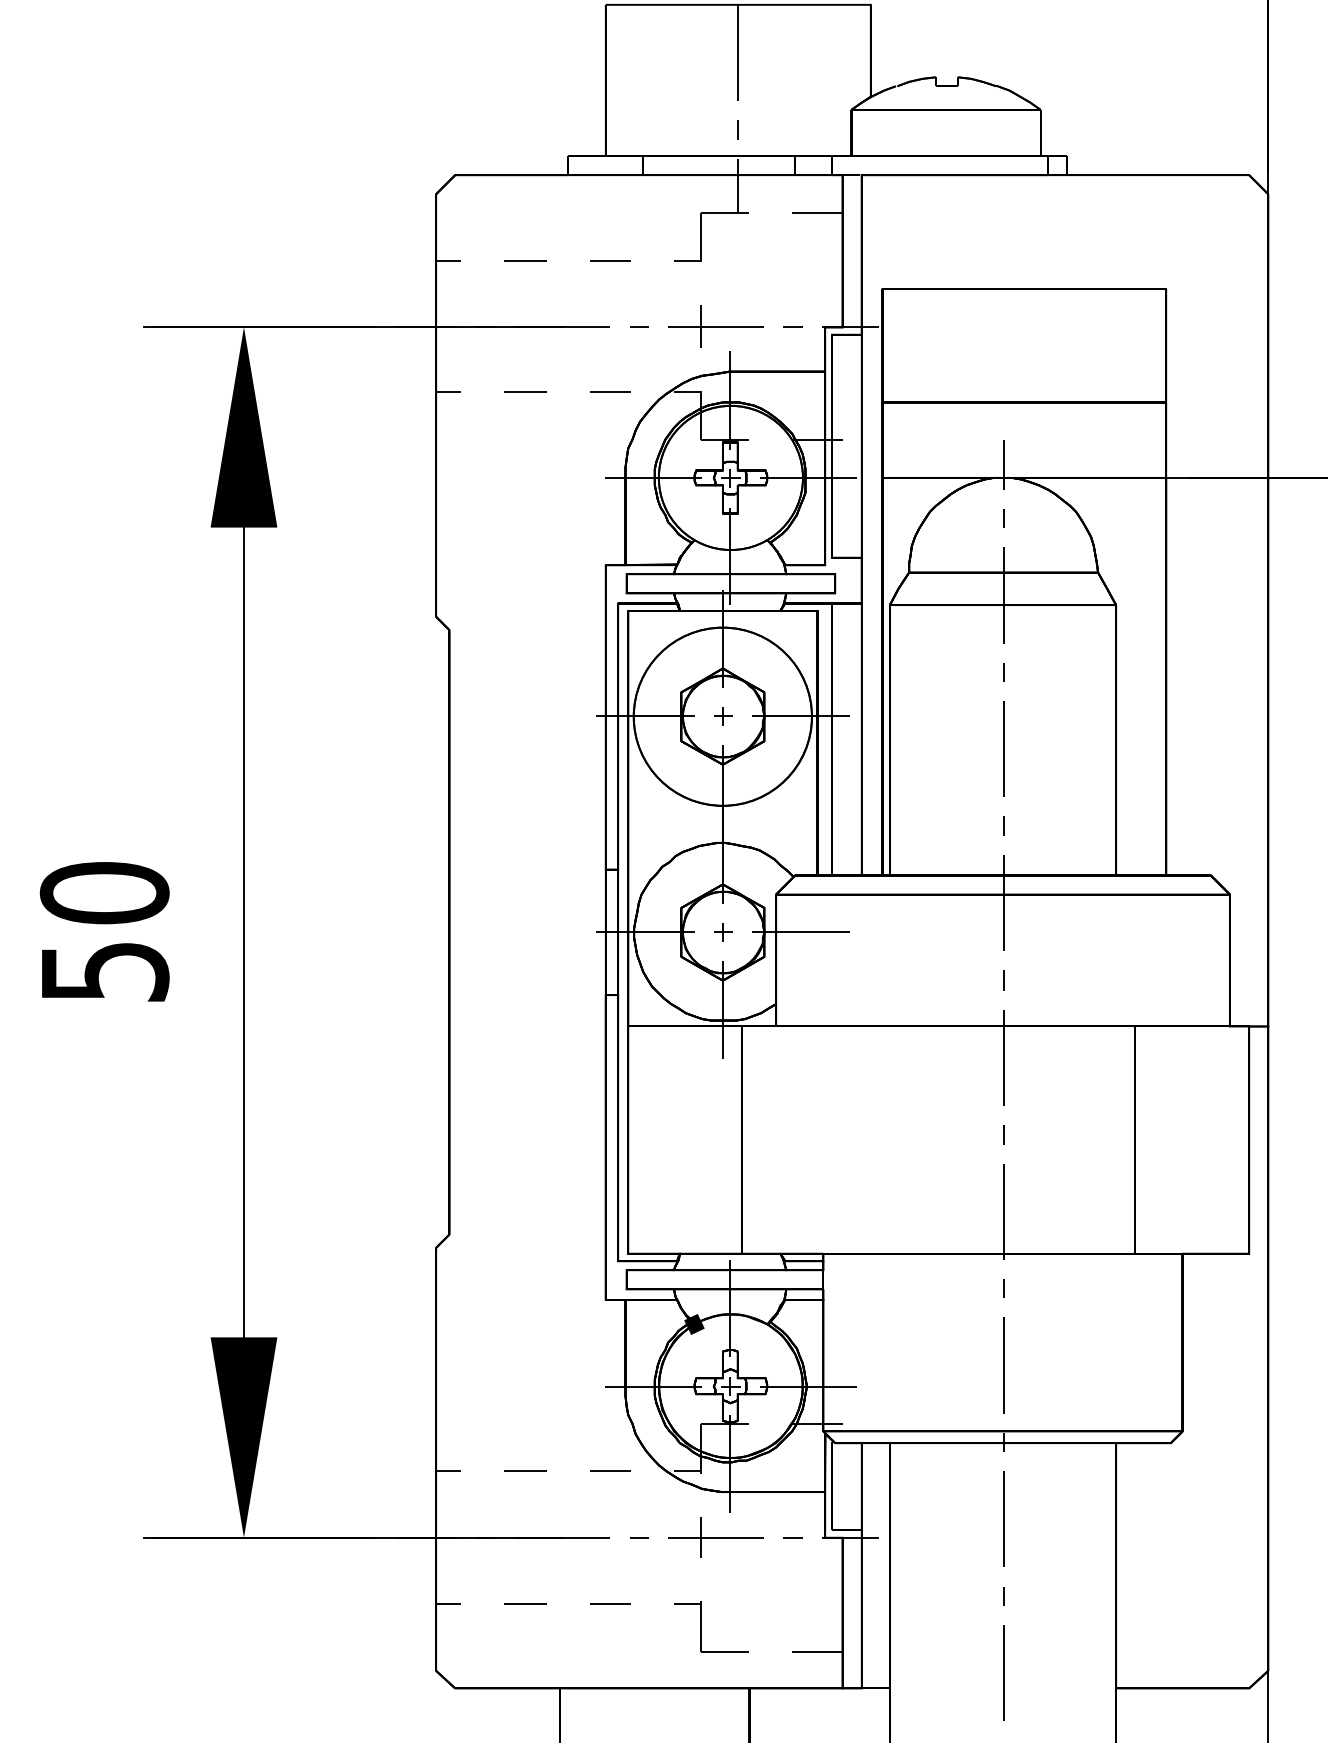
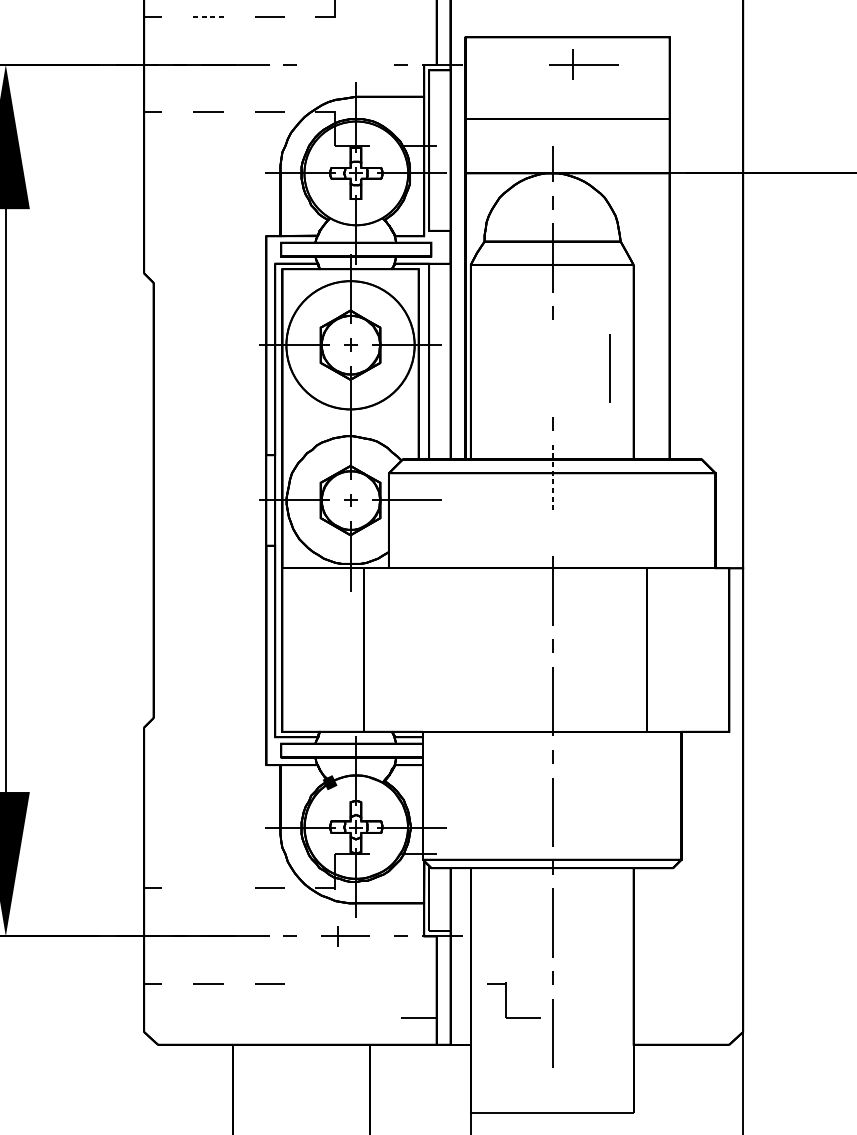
line: (525, 260) -> (208, 16), solid -> dashed
part: (715, 326) -> (583, 64), moved
line: (1003, 748) -> (610, 368), moved
line: (1003, 903) -> (552, 479), solid -> dashed
line: (1003, 980) -> (552, 535), removed
line: (525, 1470) -> (208, 887), removed
part: (715, 1537) -> (345, 936), size x0.7
part: (701, 1626) -> (506, 1000), moved

